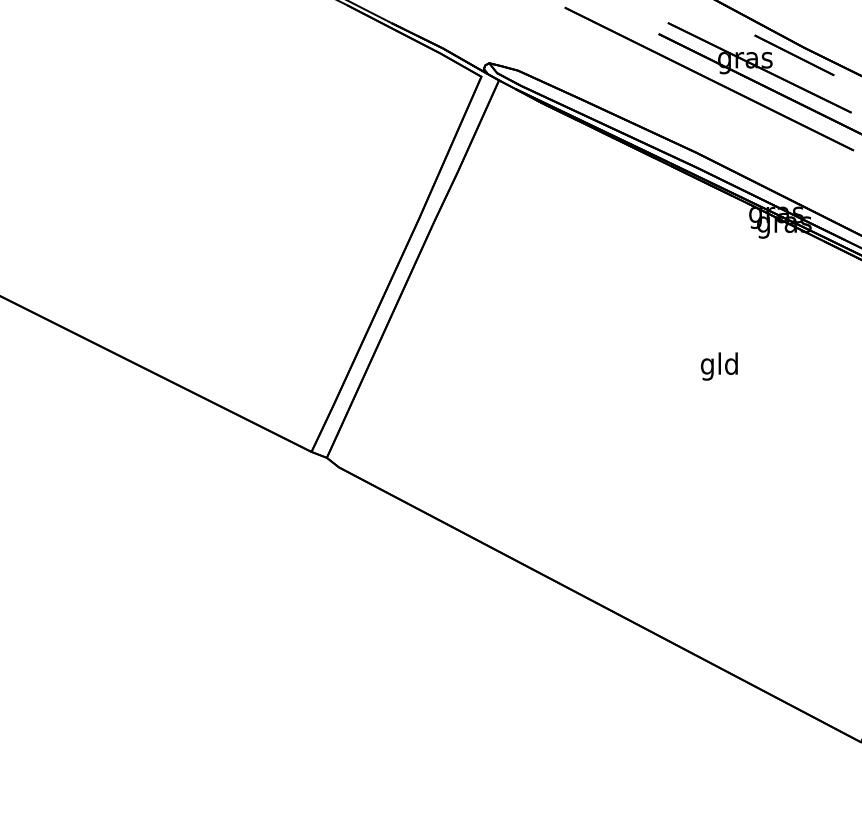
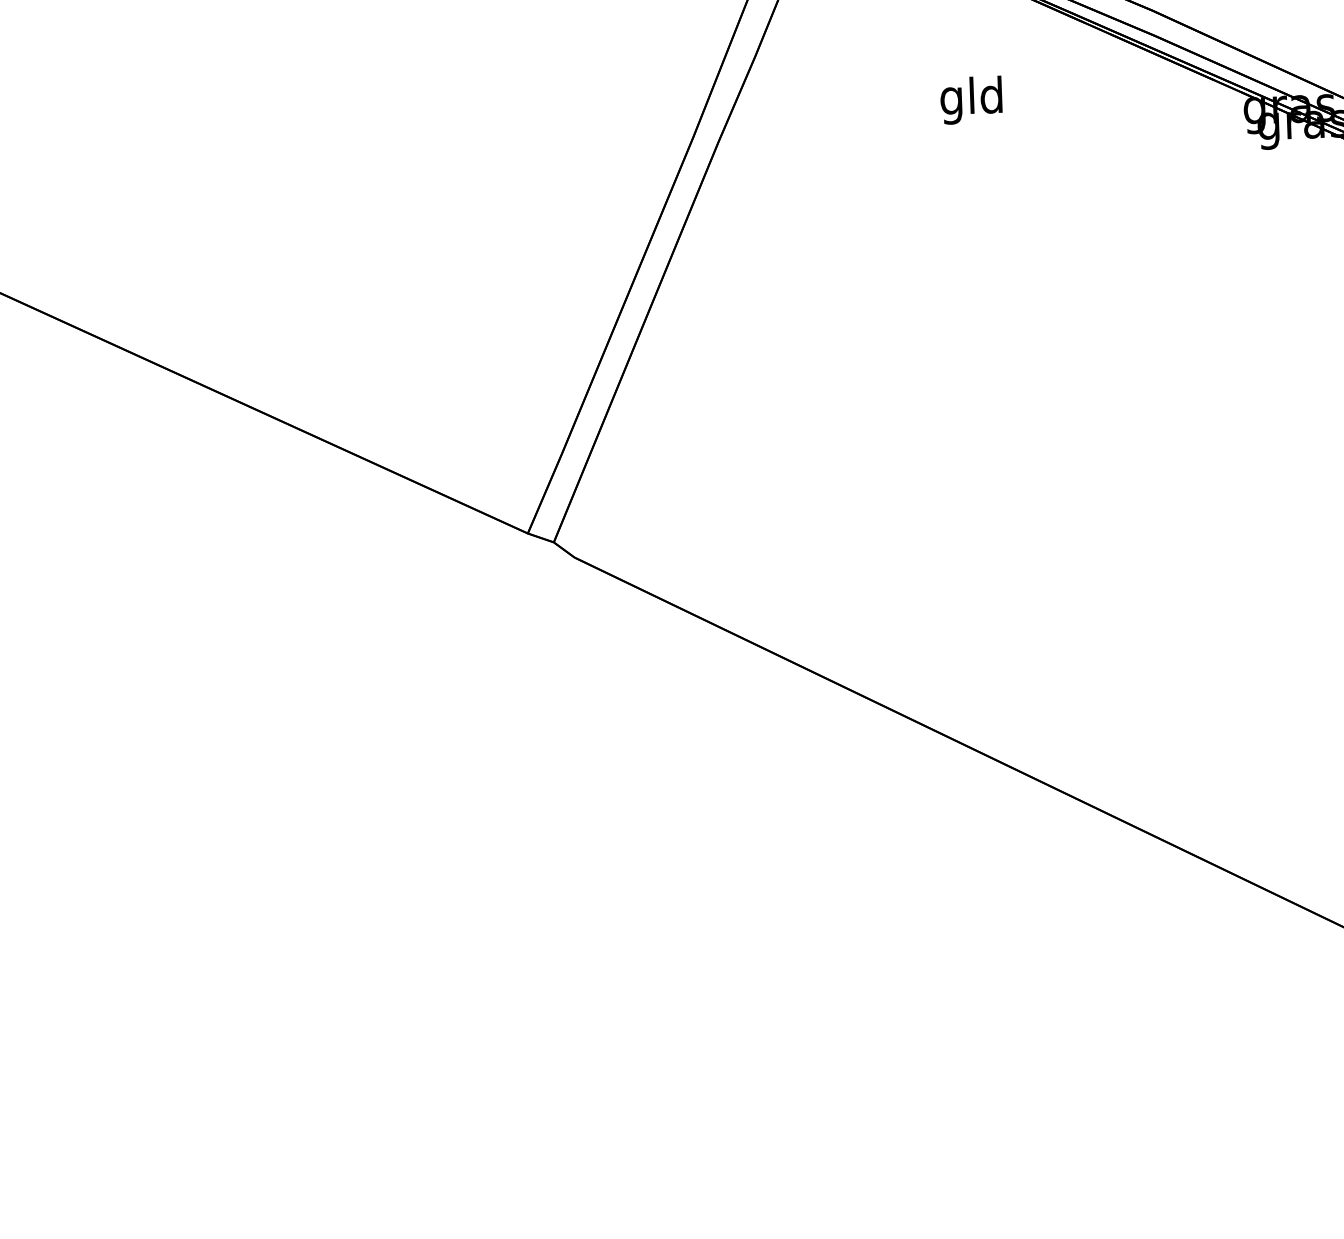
text: (719, 366) -> (971, 100), moved

